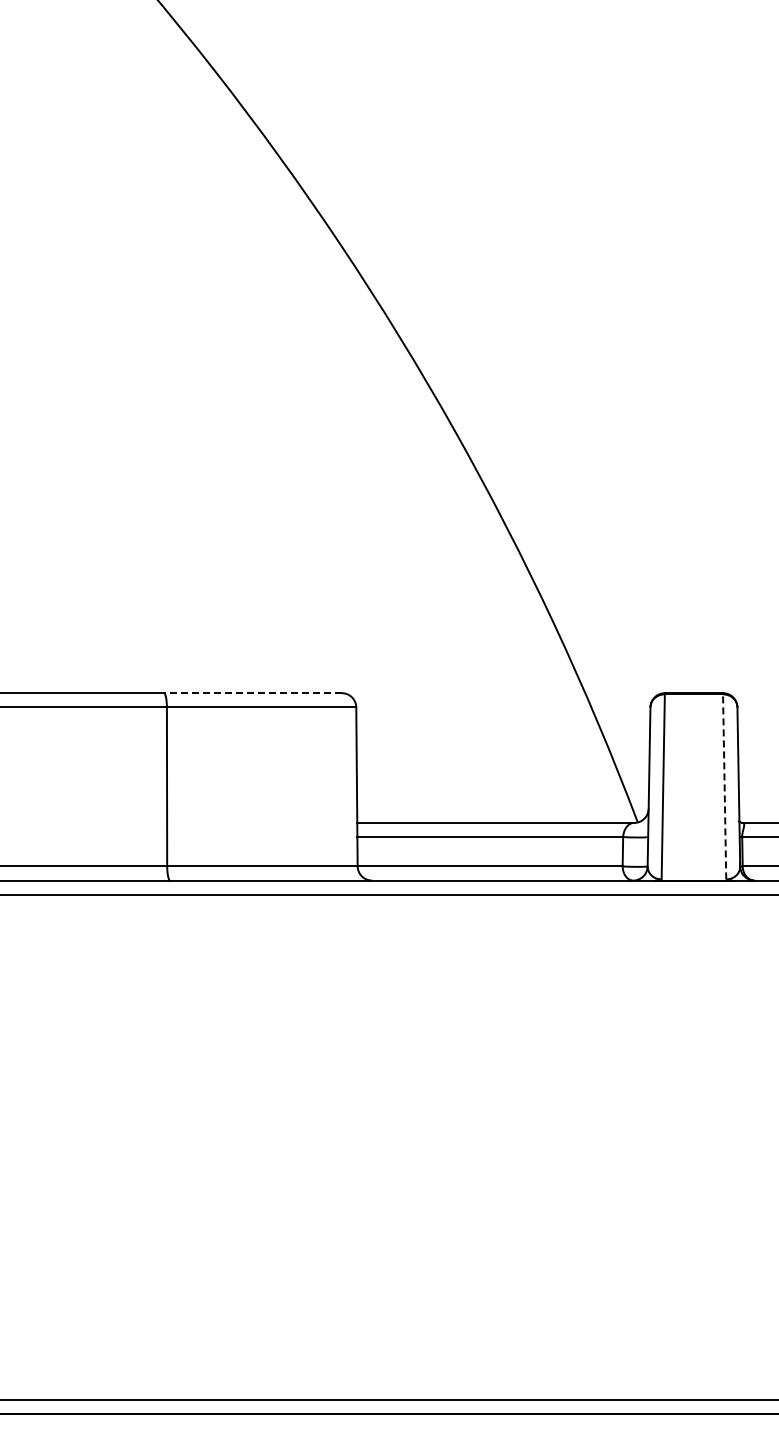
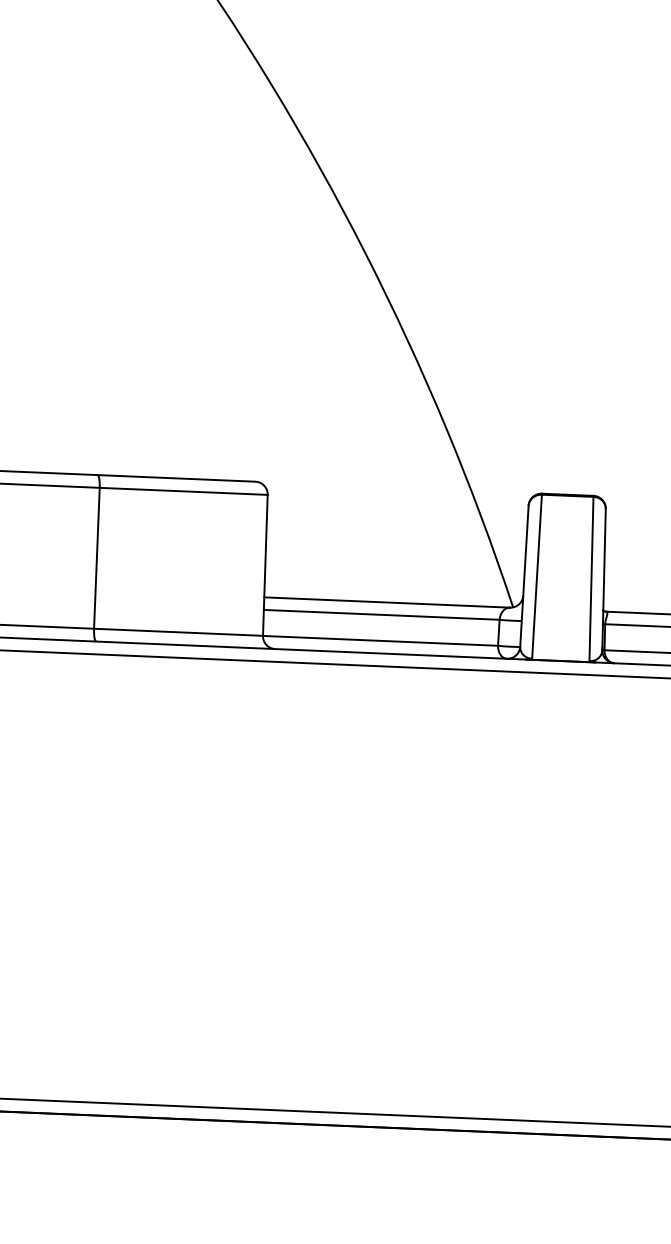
line: (252, 693) -> (176, 478), dashed -> solid
line: (724, 786) -> (591, 578), dashed -> solid

